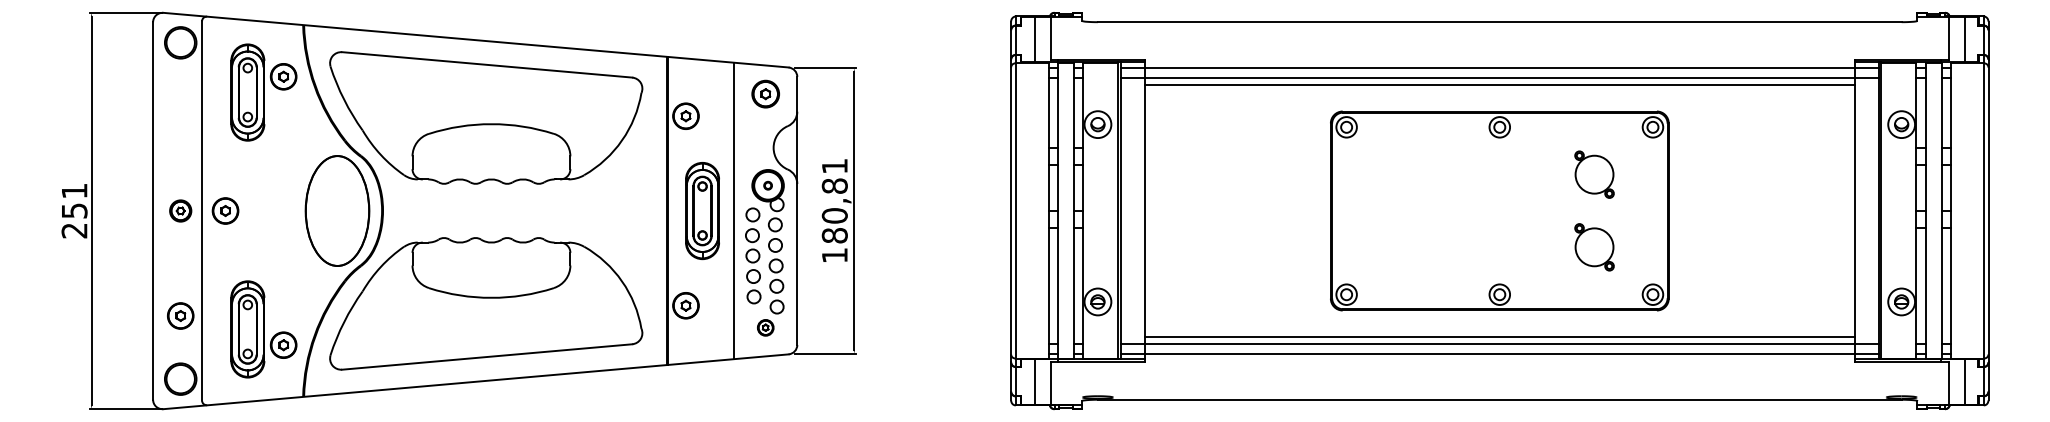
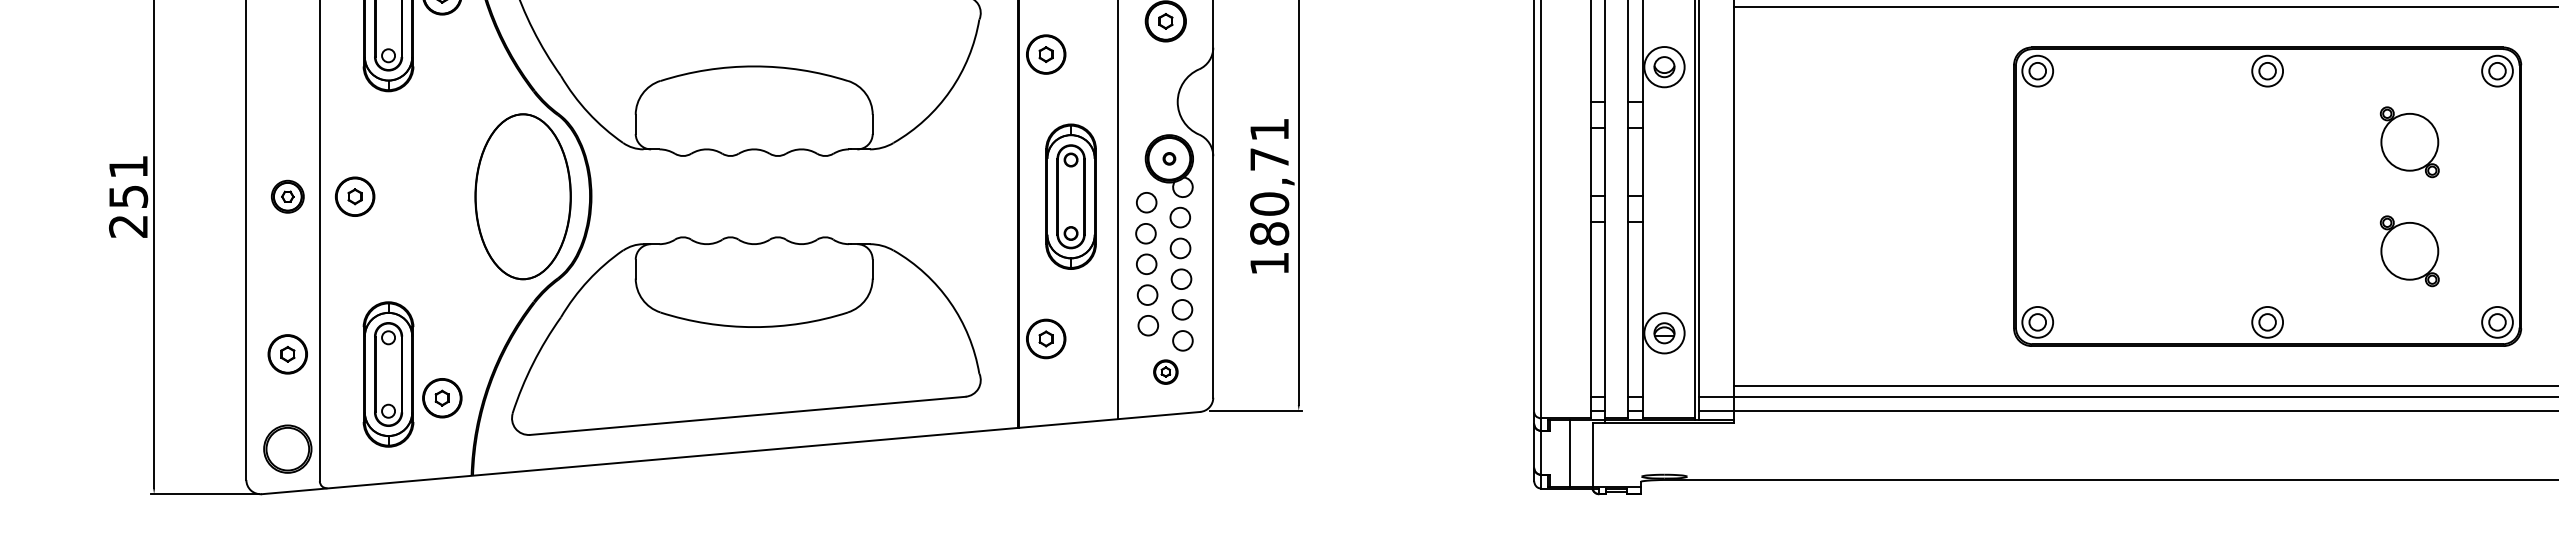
text: (834, 185) -> (1269, 158), 180,81 -> 180,71

